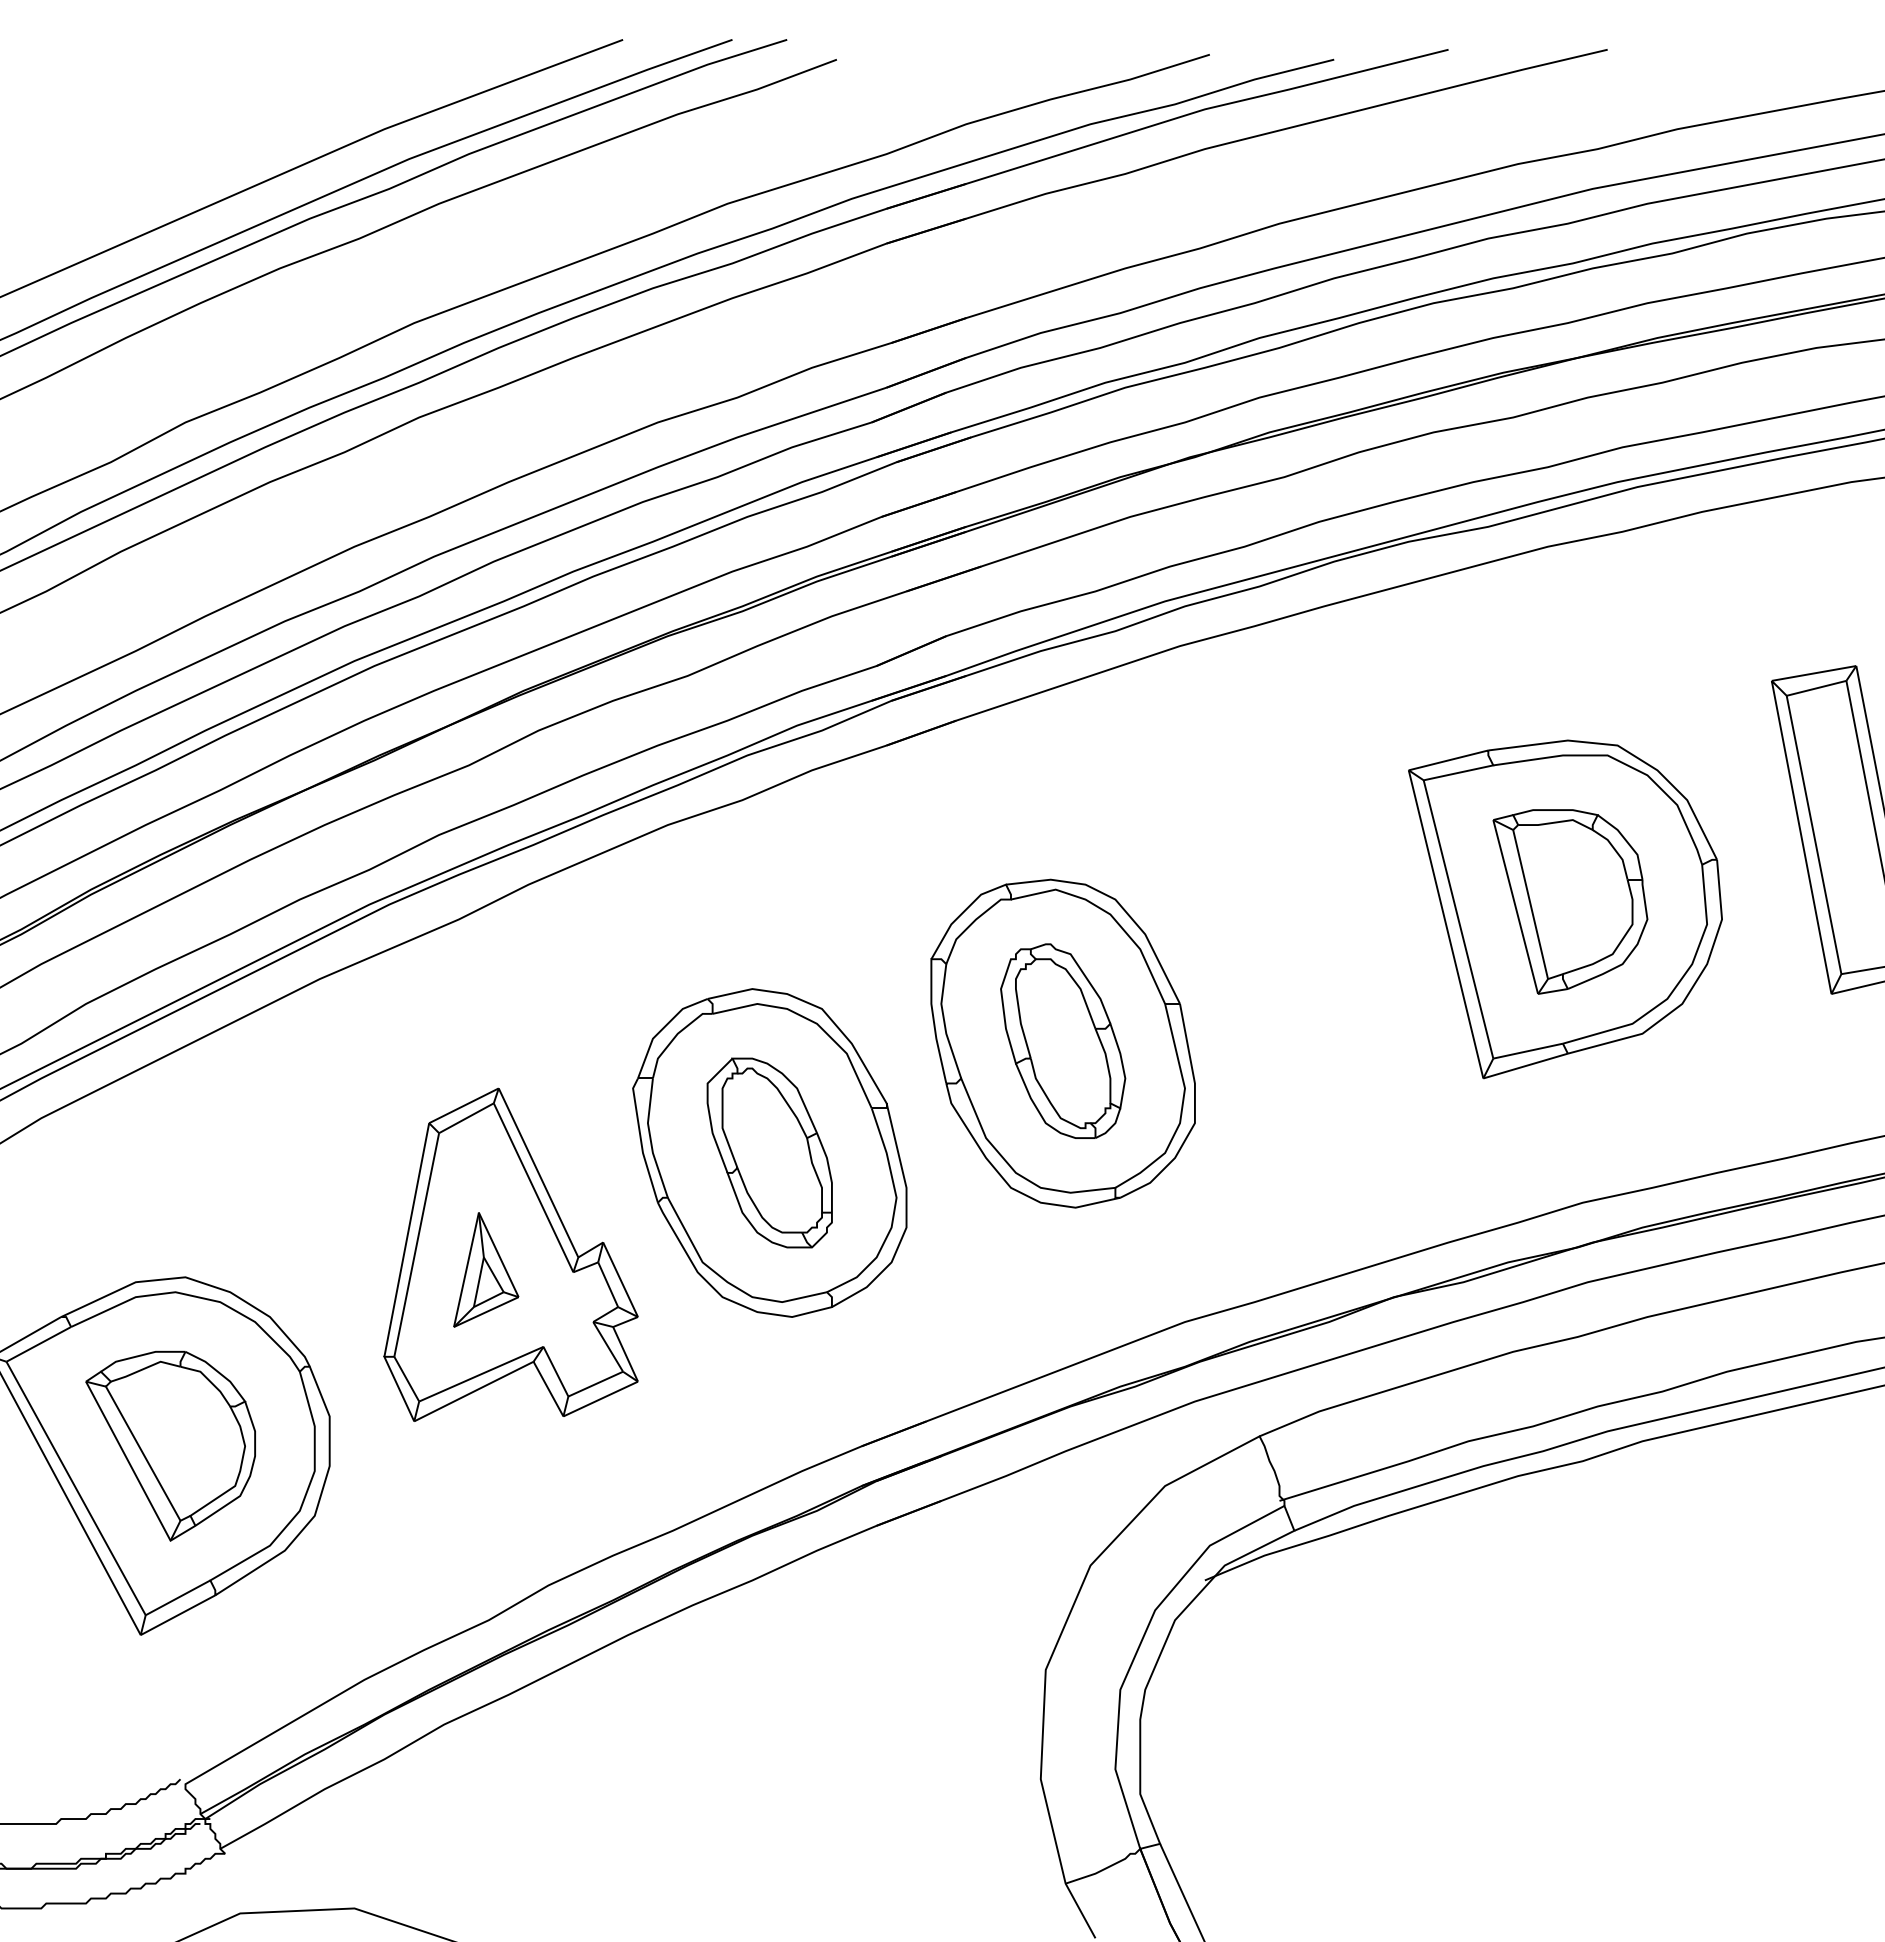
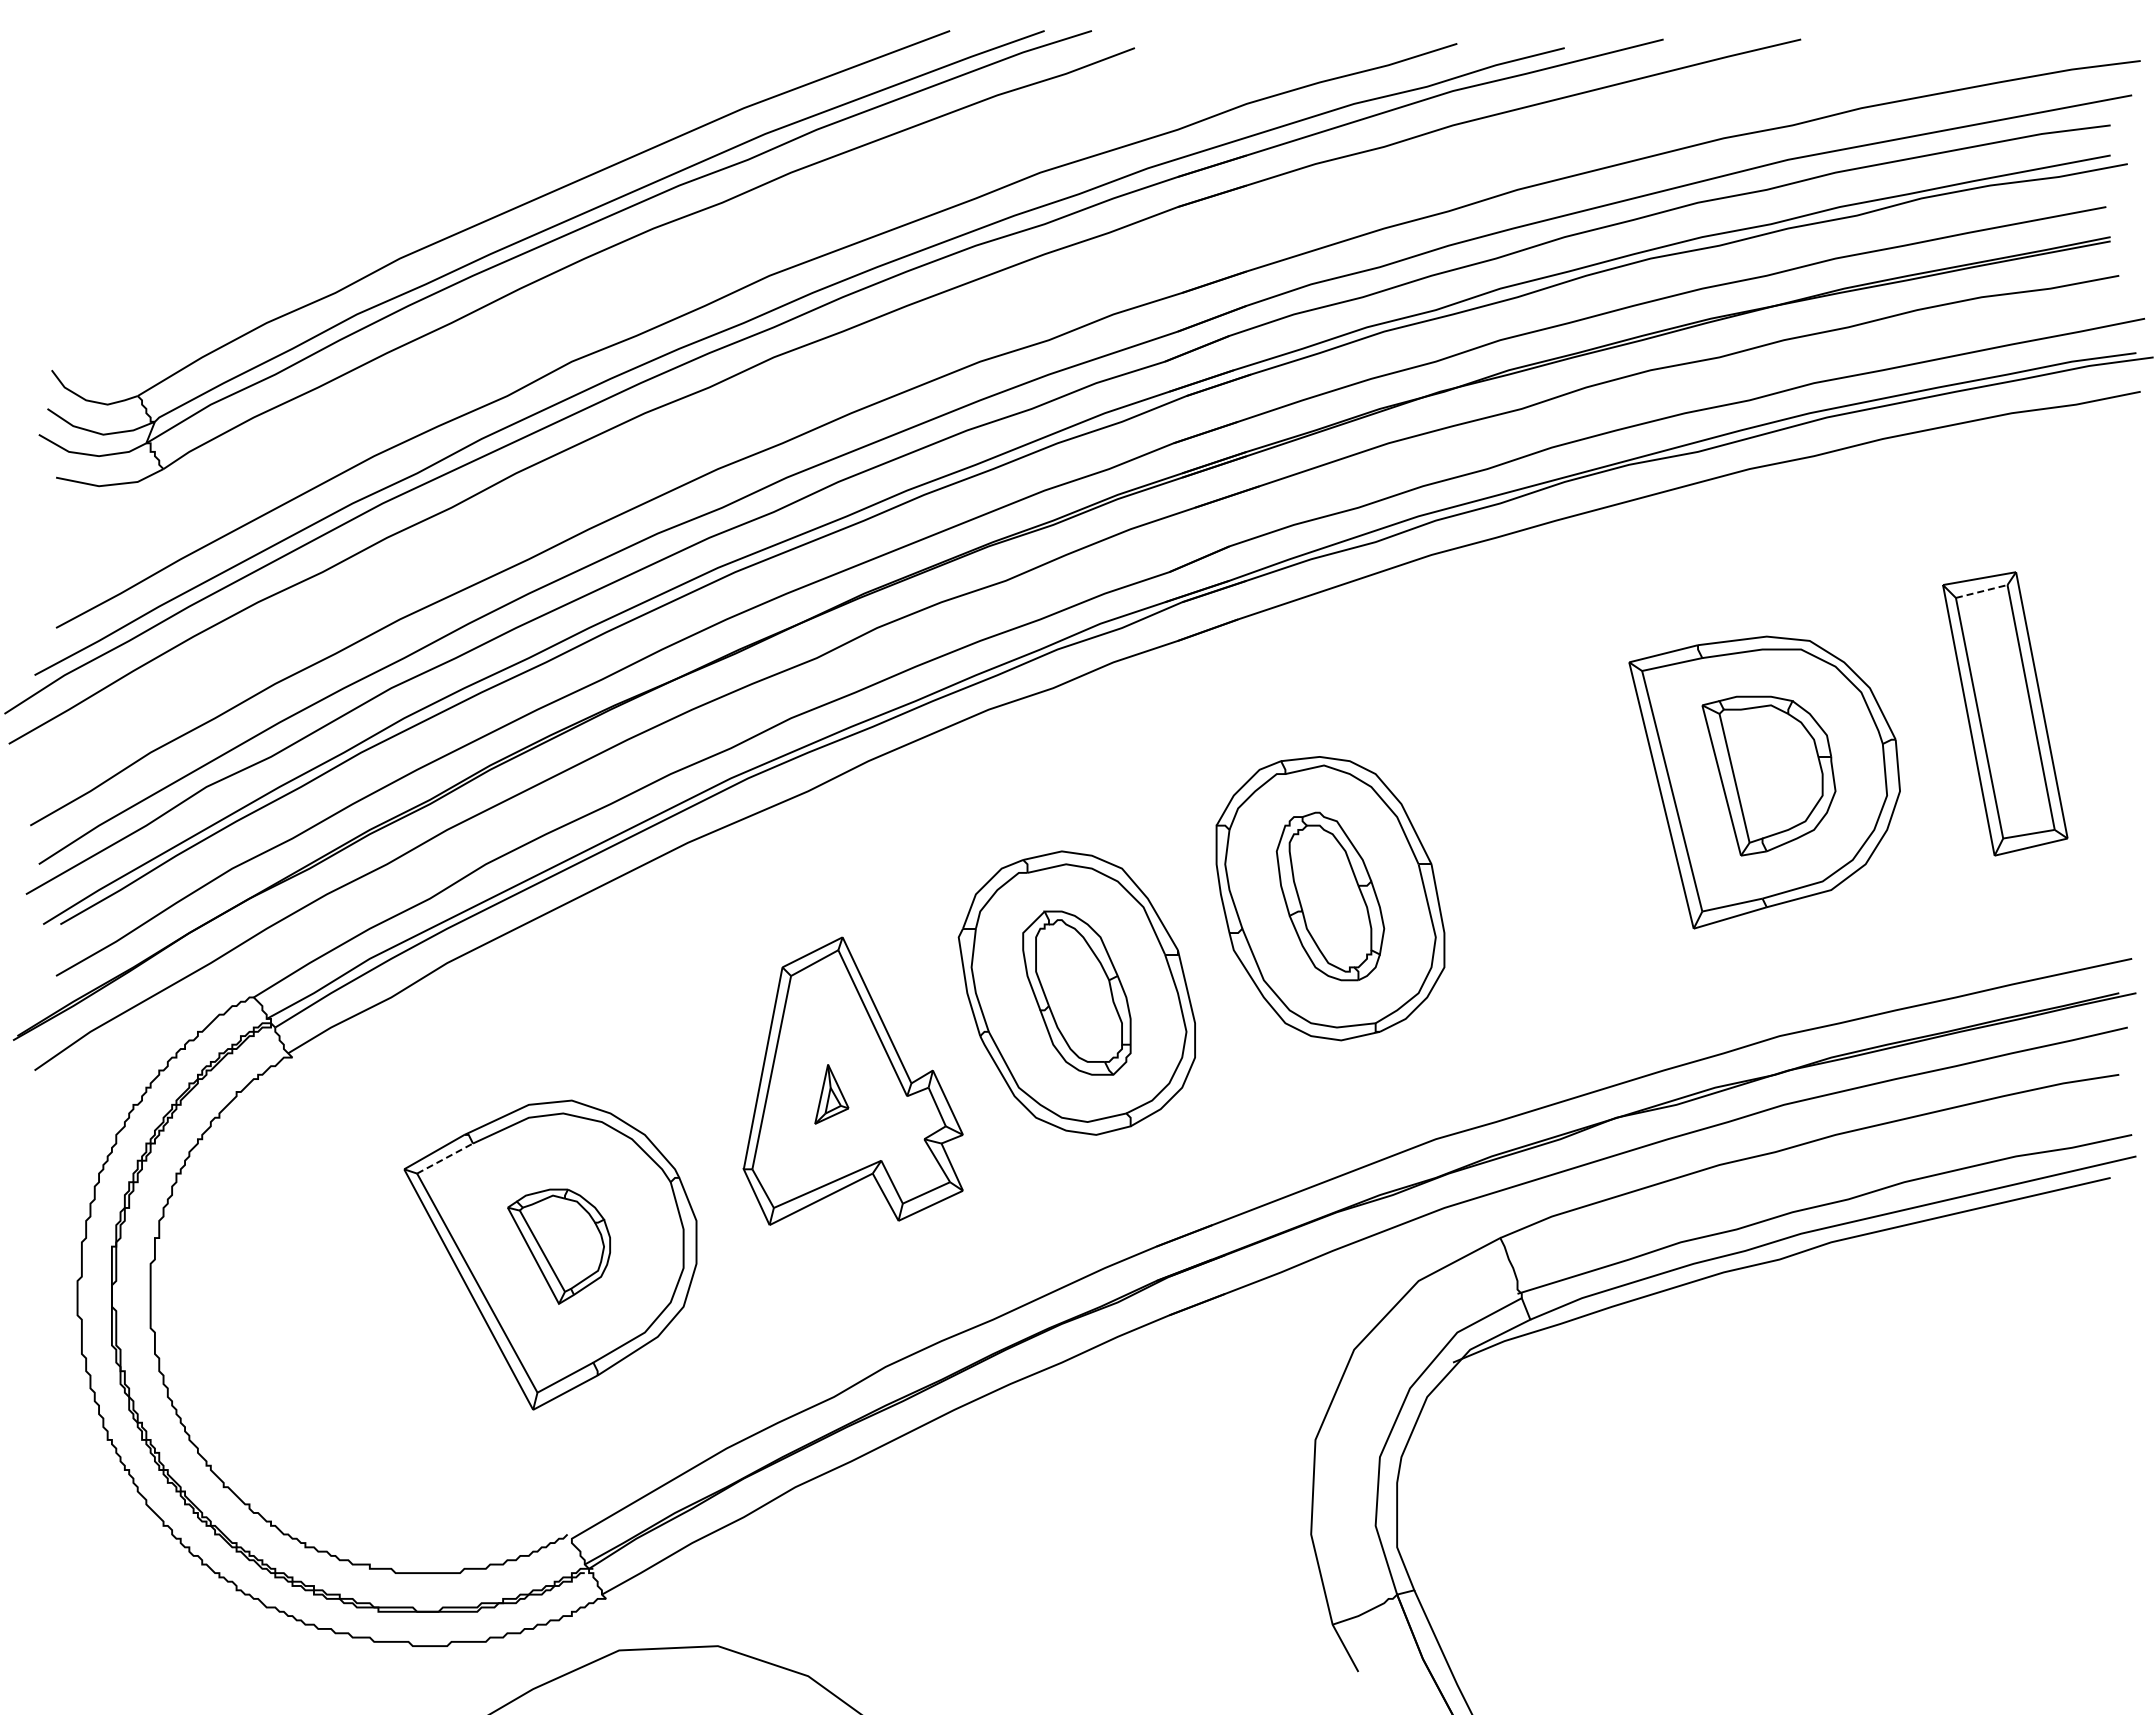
line: (1816, 688) -> (1981, 591), solid -> dashed
part: (485, 1270) -> (831, 1094), size x0.6
line: (39, 1344) -> (445, 1158), solid -> dashed
part: (170, 1446) -> (558, 1246), size x0.7

